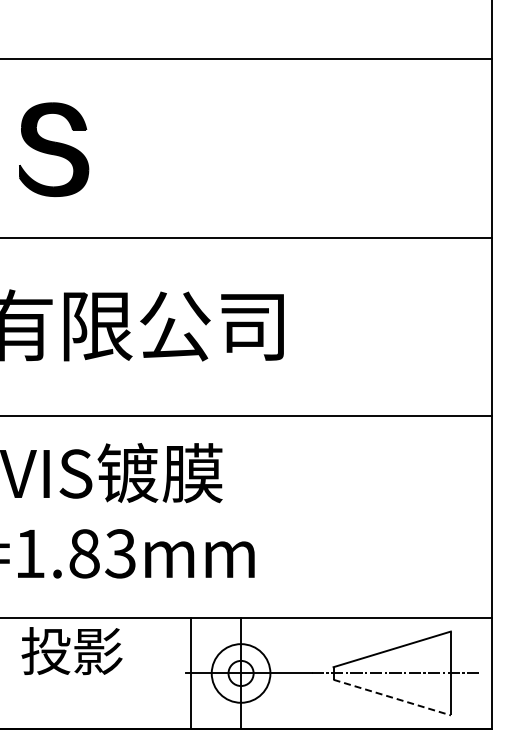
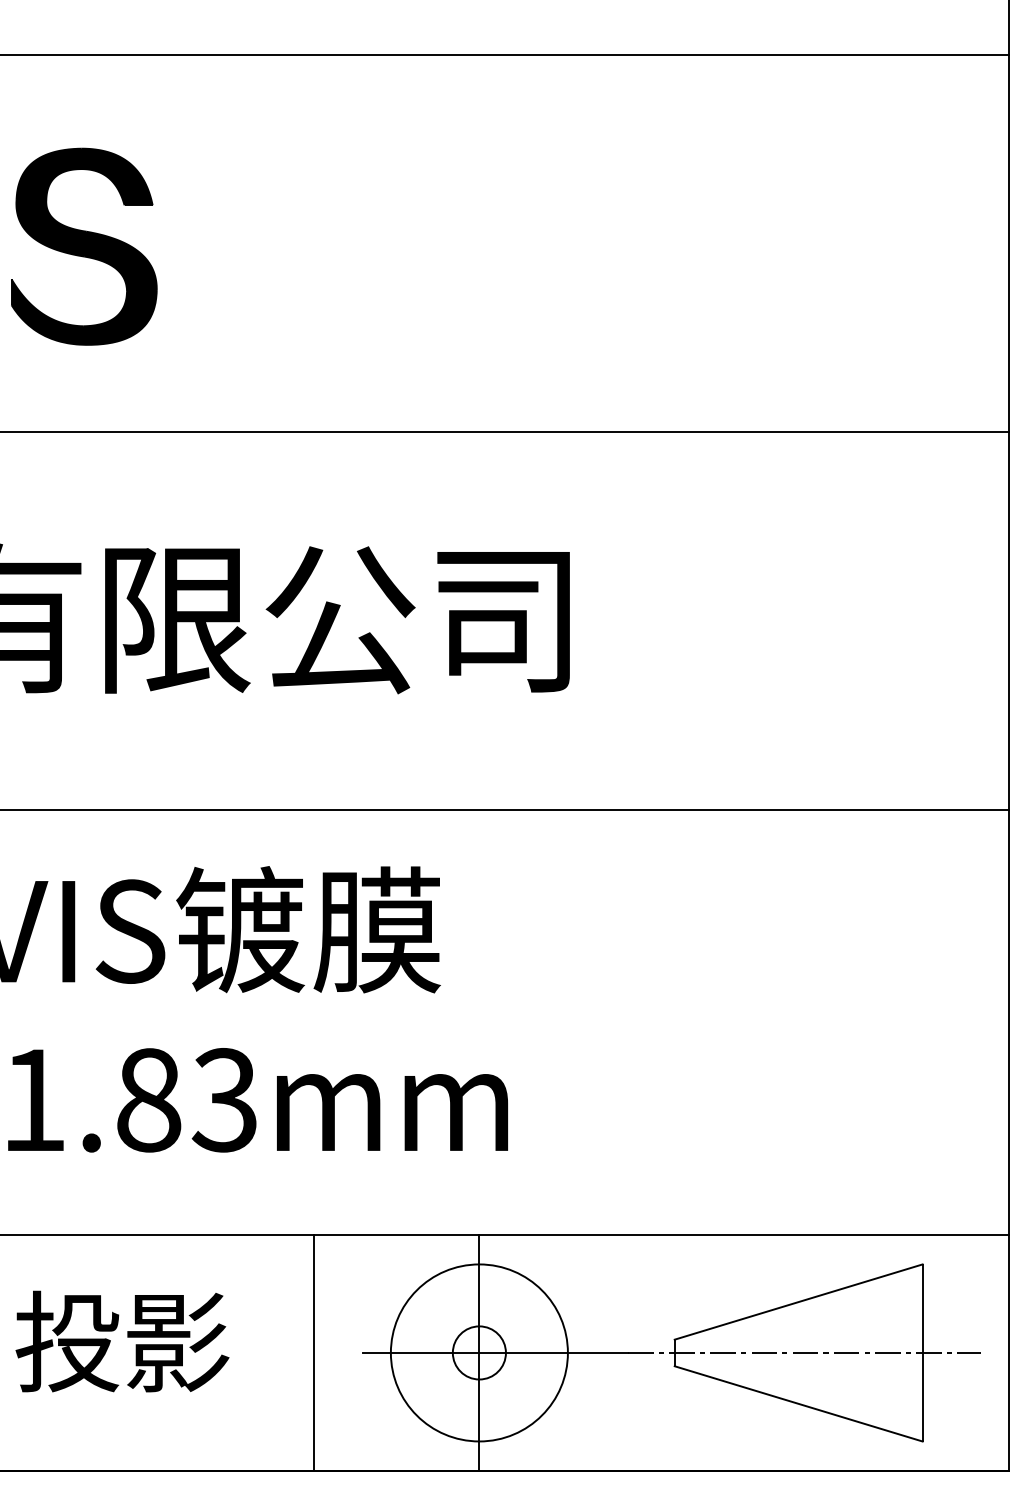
text: (71, 651) -> (121, 1342), moved
line: (190, 673) -> (313, 1353), moved
circle: (240, 673) -> (478, 1353), size x1.43
line: (392, 697) -> (799, 1403), dashed -> solid

